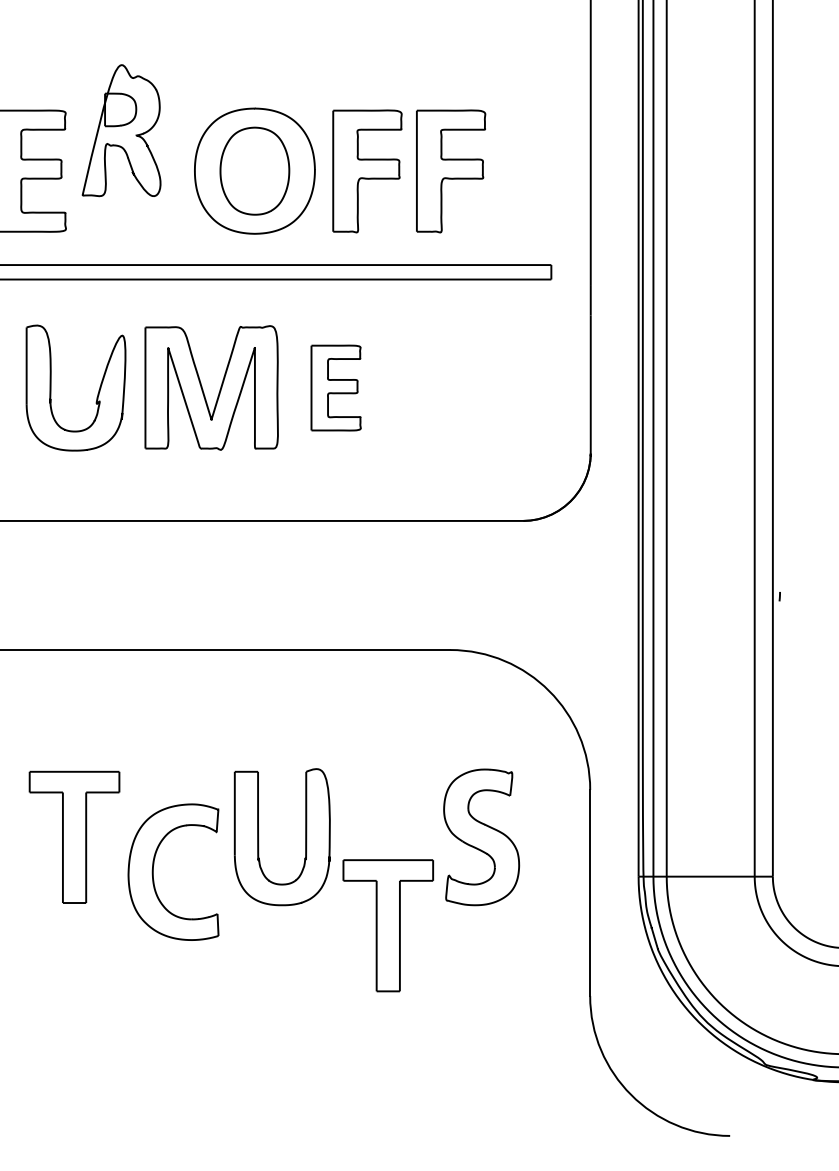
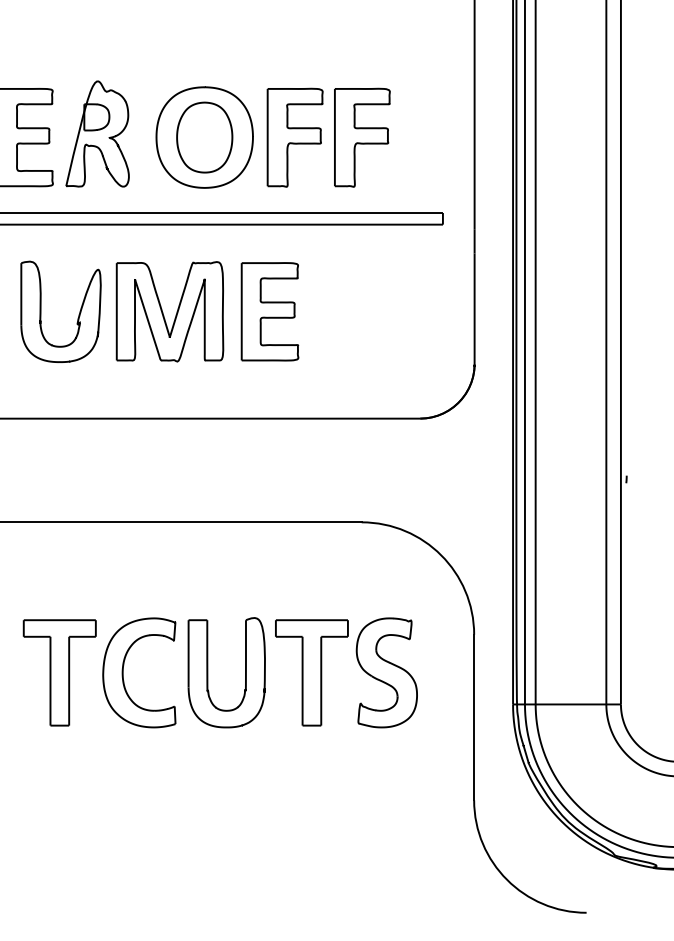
part: (121, 130) -> (97, 133), moved
part: (335, 387) -> (269, 311), size x1.43
part: (153, 871) -> (123, 672), moved
part: (387, 925) -> (311, 672), moved

